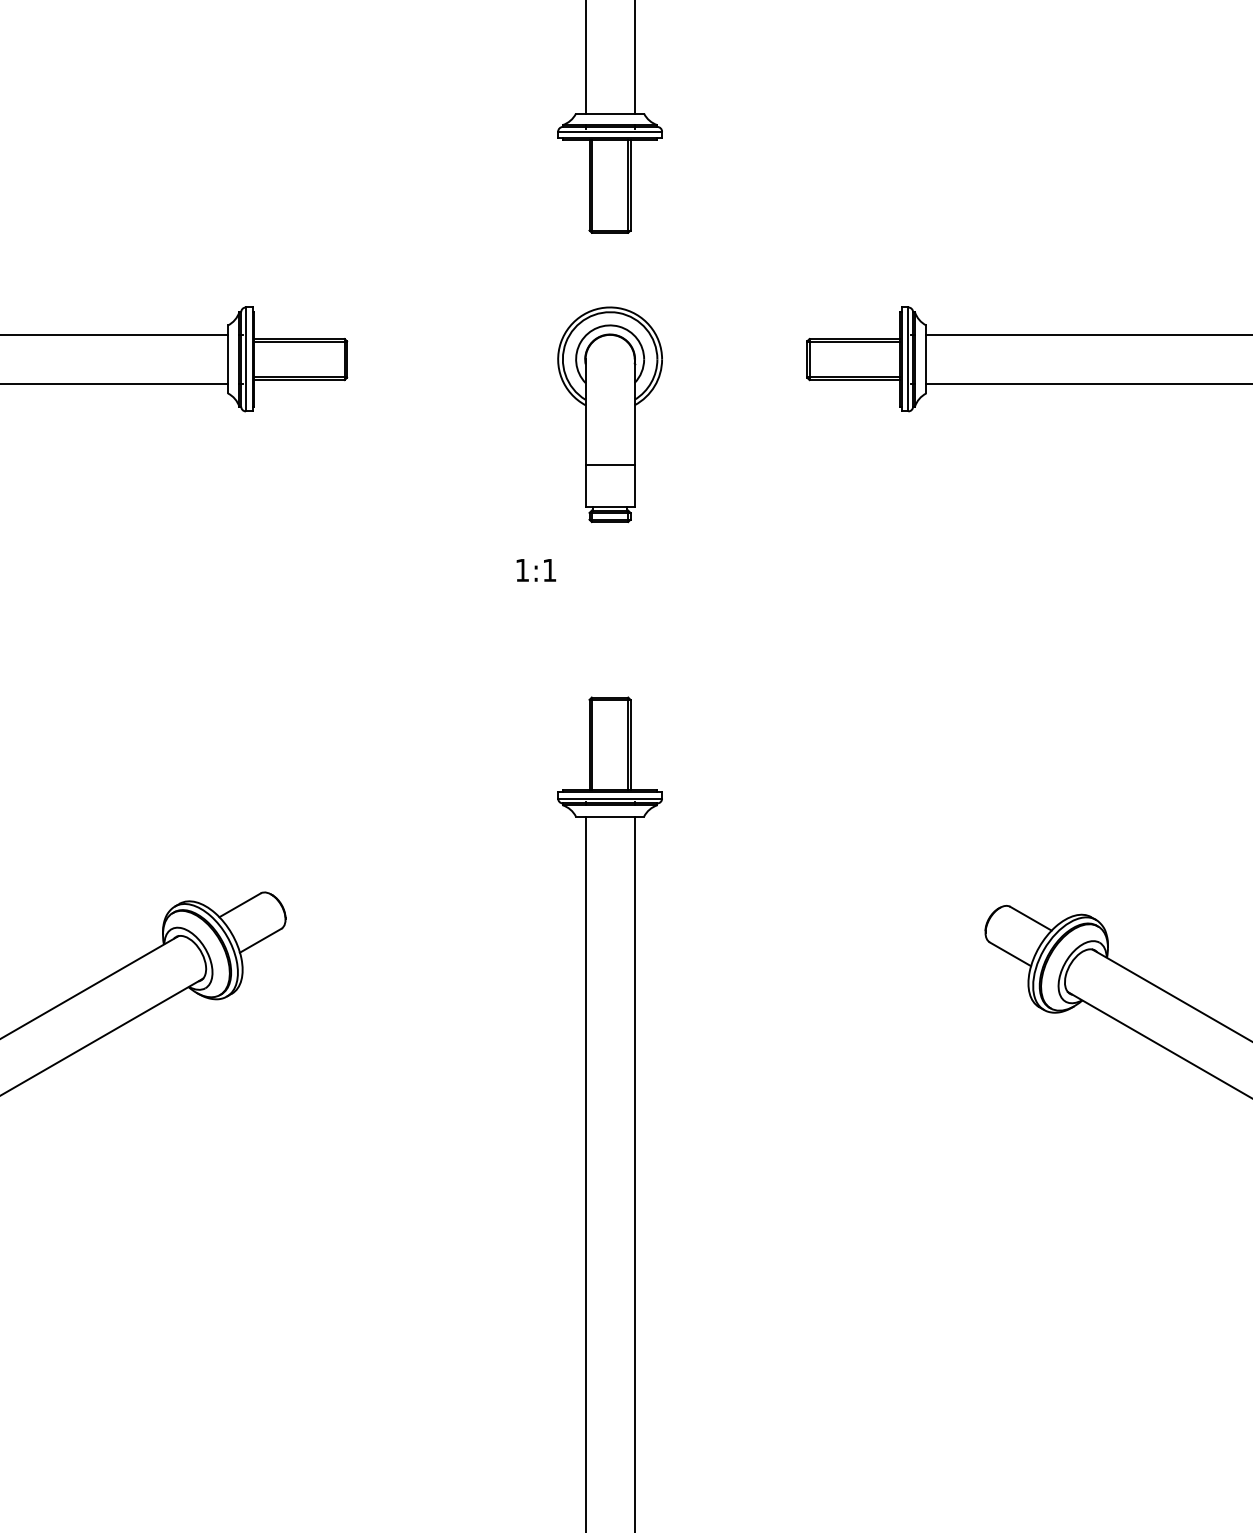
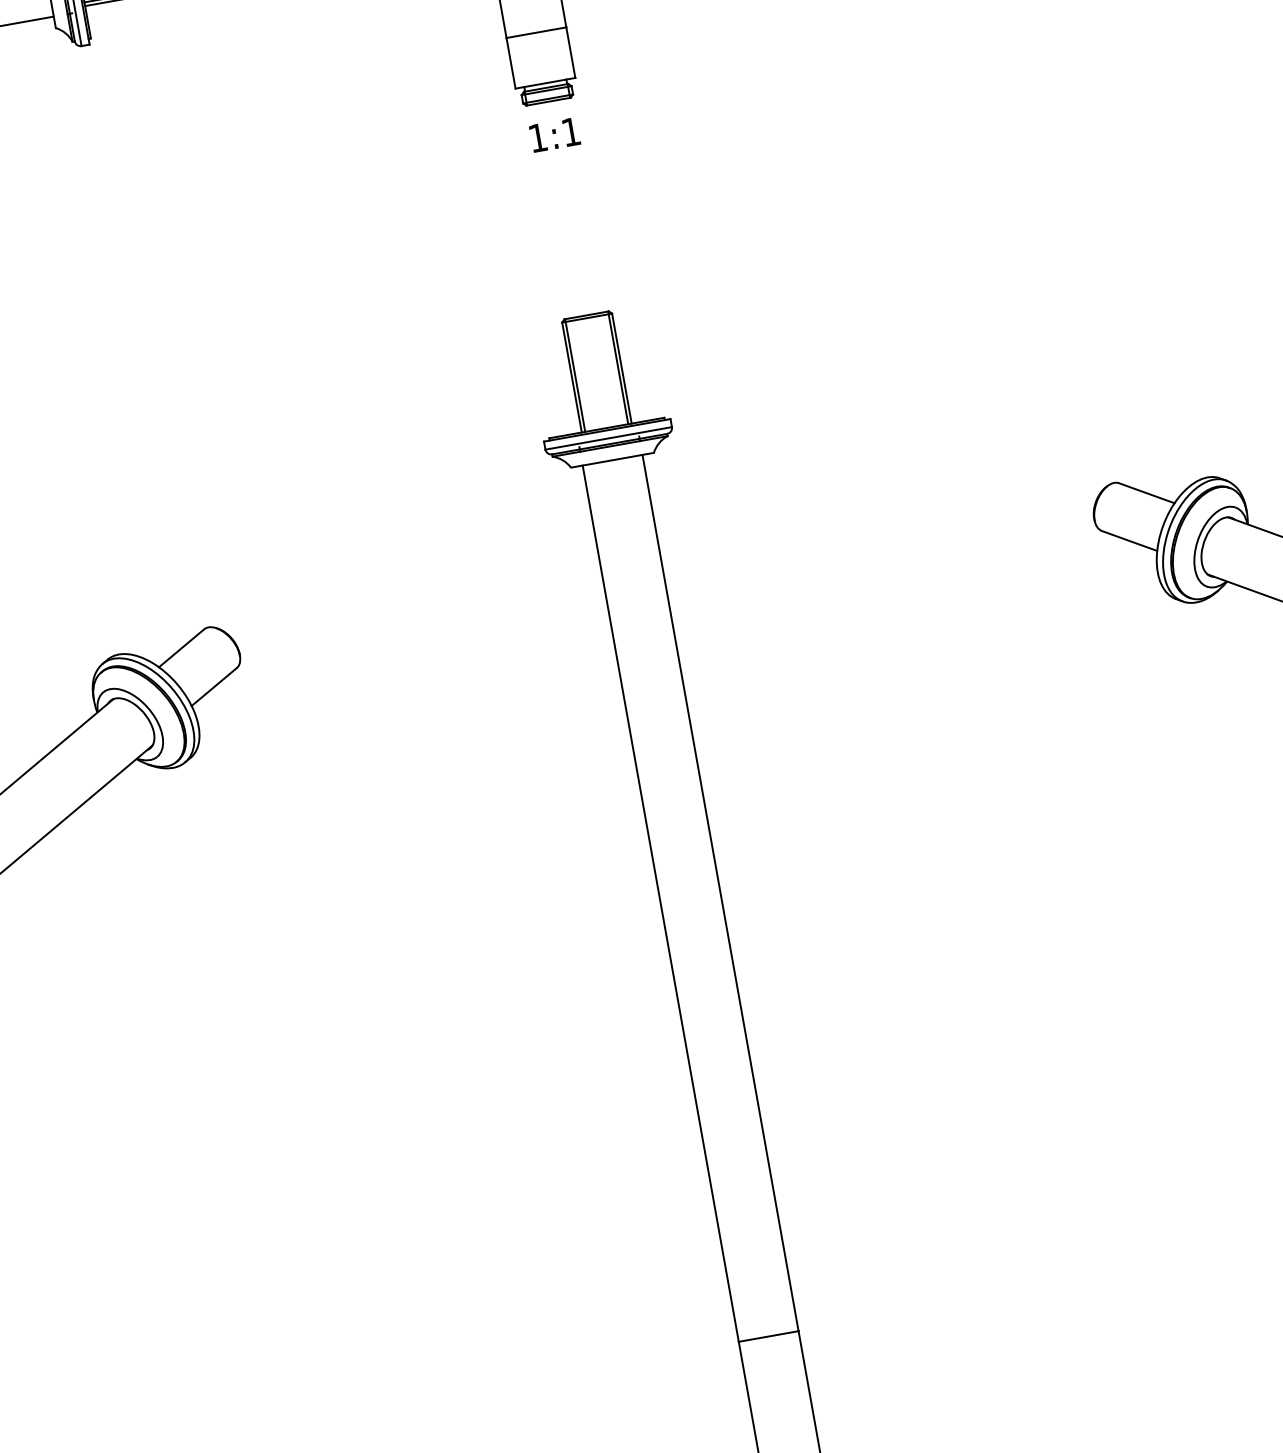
text: (536, 570) -> (555, 135), moved

